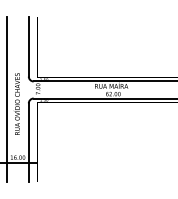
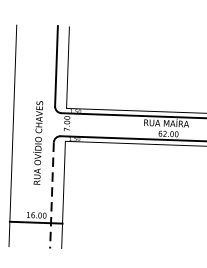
line: (6, 99) -> (23, 136), removed
line: (28, 143) -> (51, 196), solid -> dashed

